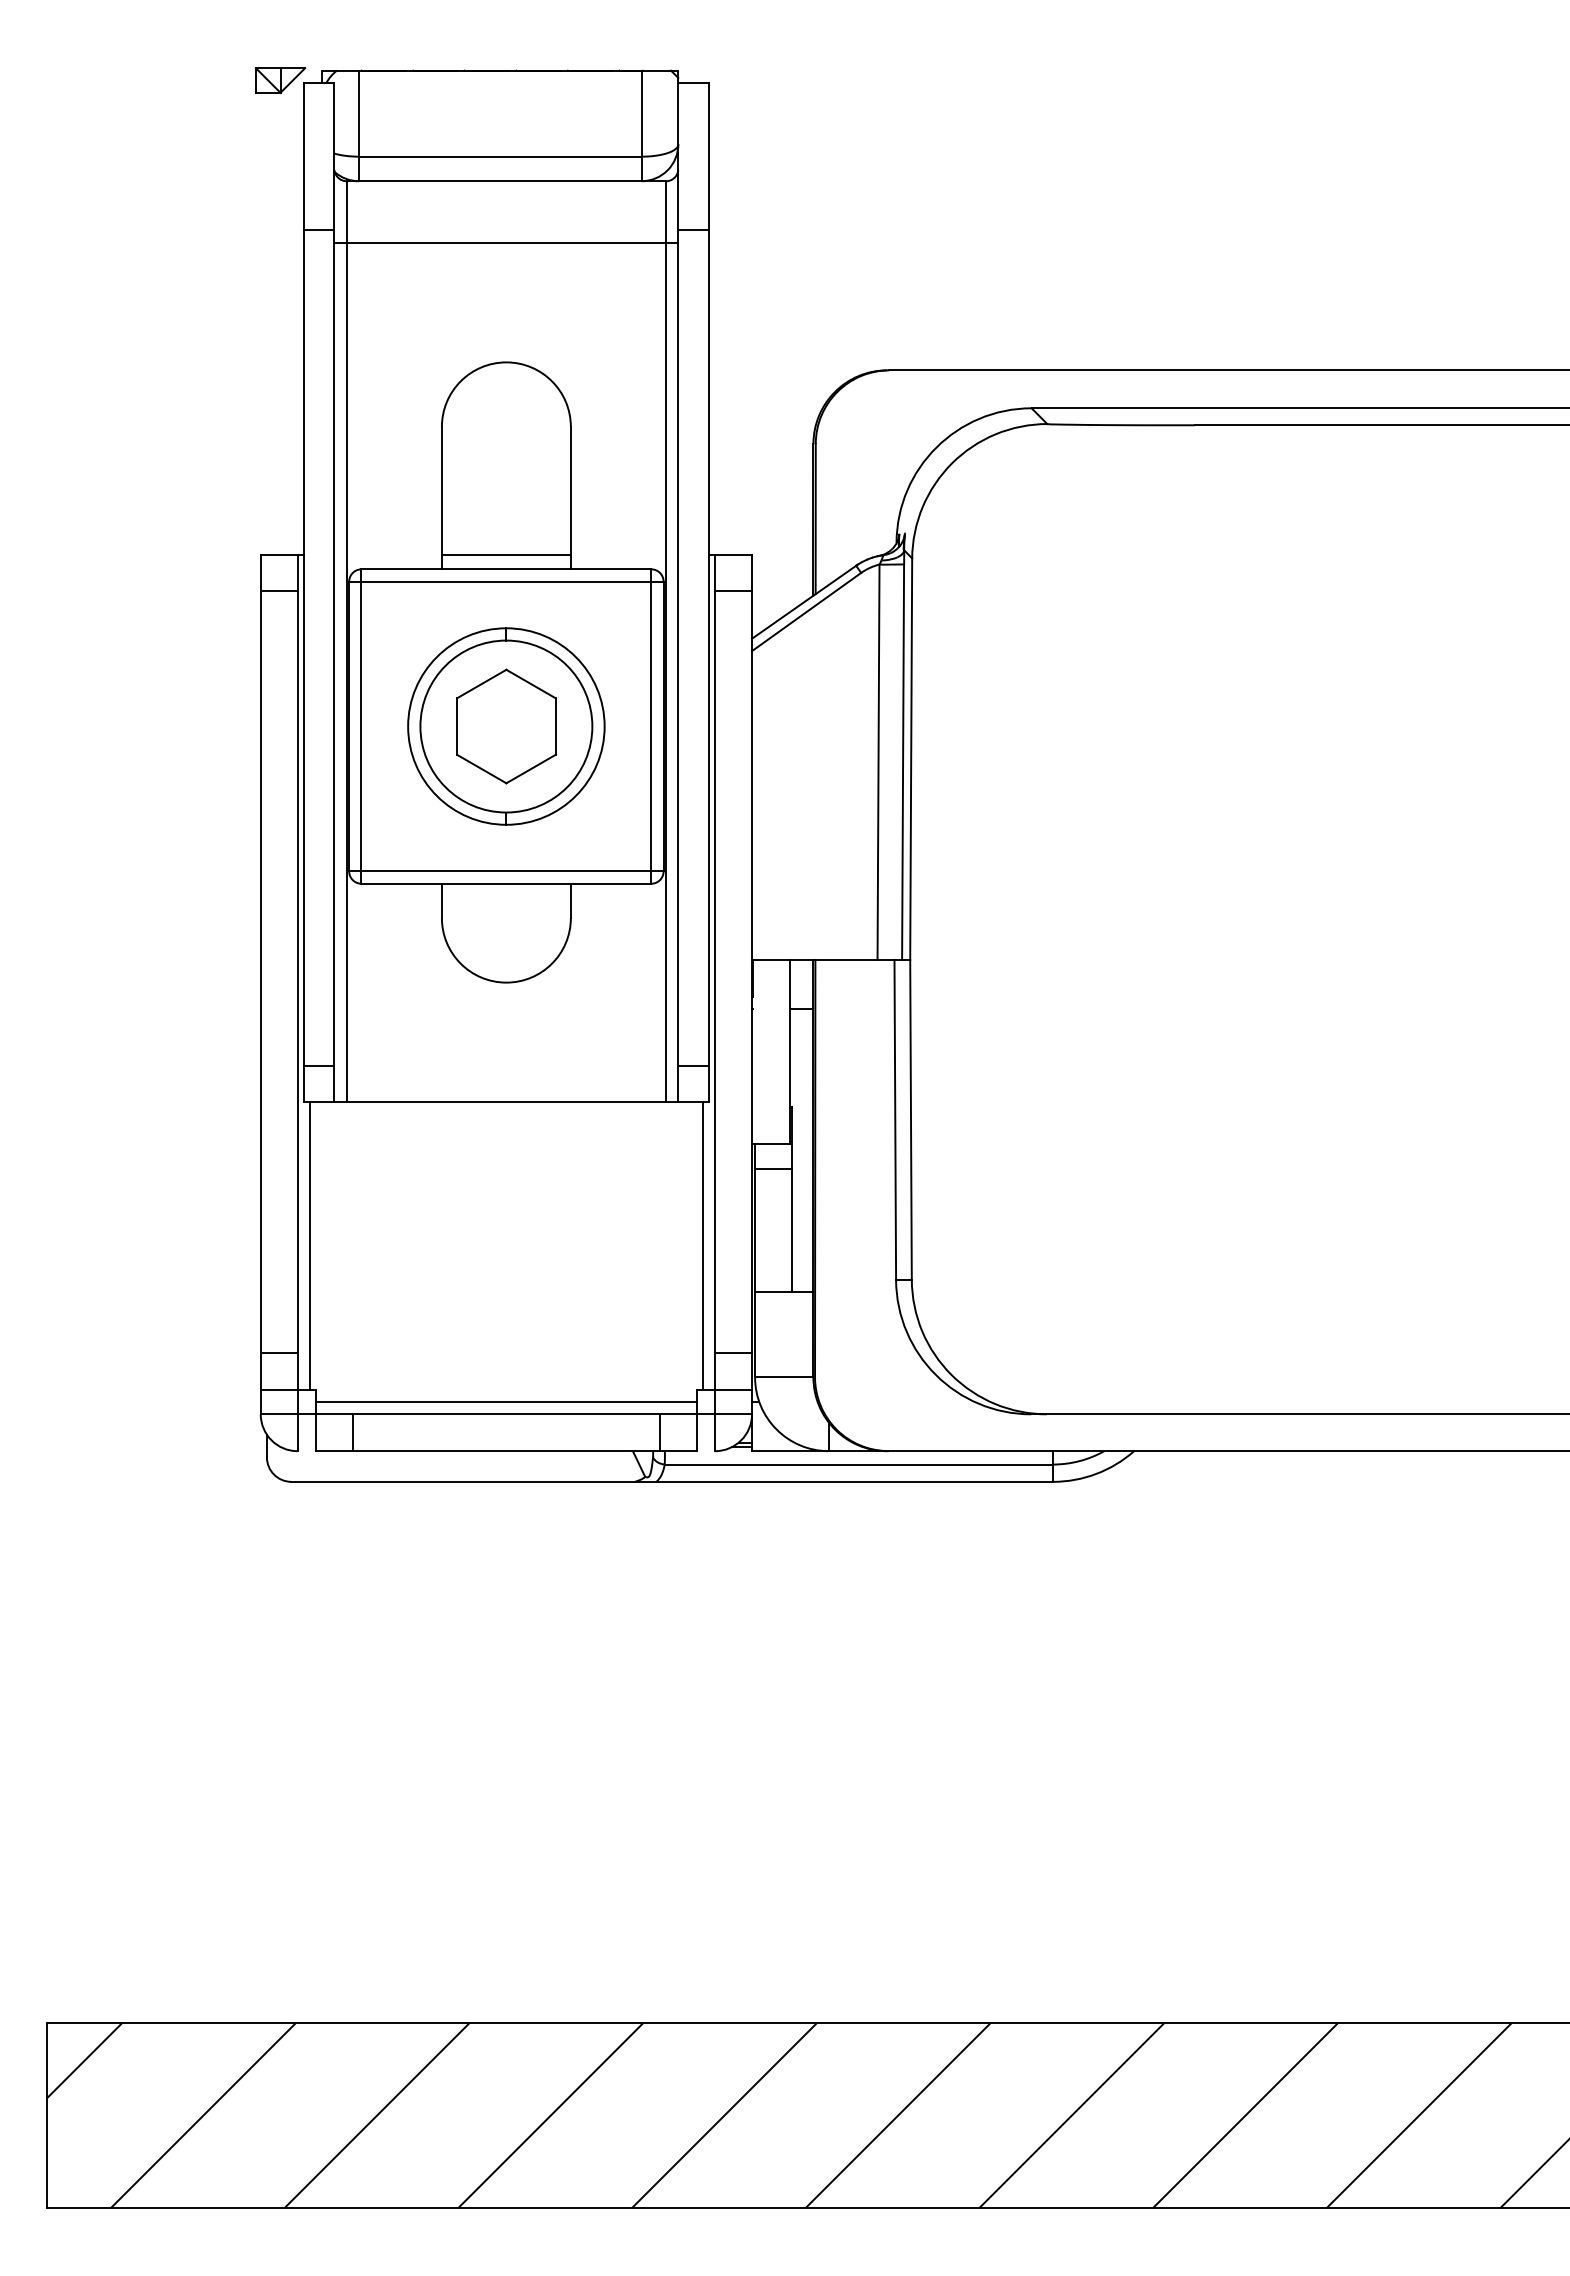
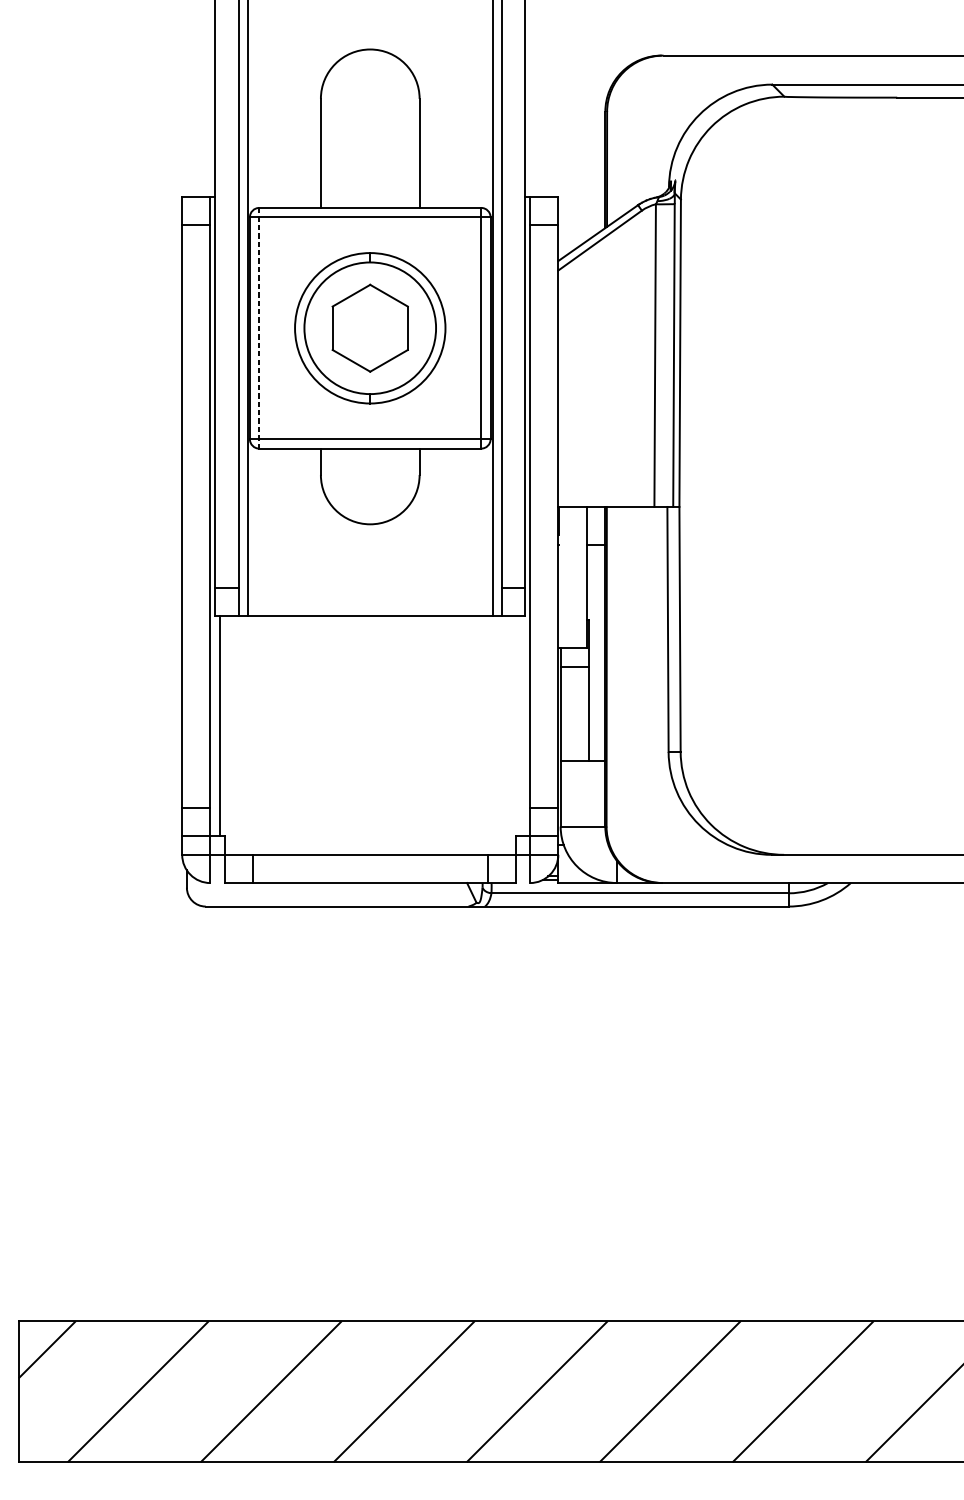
line: (505, 554) -> (369, 196), removed
line: (361, 727) -> (259, 329), solid -> dashed
line: (702, 1245) -> (520, 725), removed
line: (506, 1402) -> (370, 845), removed

